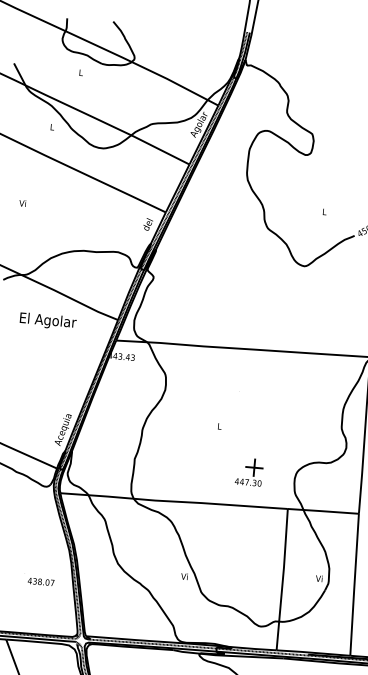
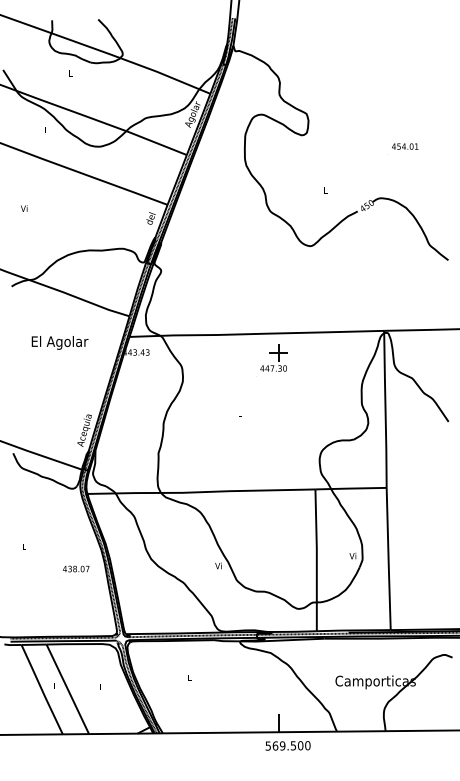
text: (47, 320) -> (59, 342), moved
part: (249, 471) -> (273, 357), moved
text: (41, 581) -> (76, 568), moved

